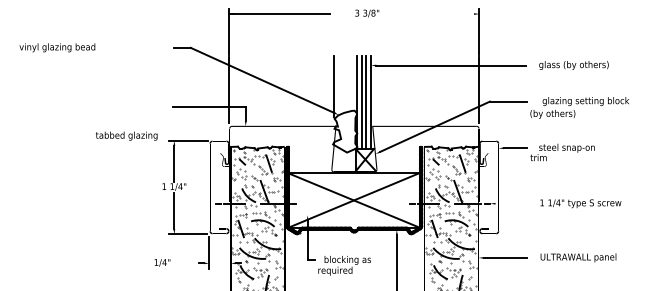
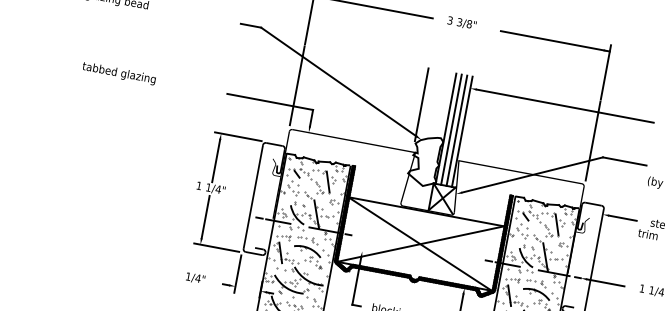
text: (367, 13) -> (462, 23), moved
line: (433, 14) -> (555, 41), added
text: (126, 135) -> (119, 72), moved
line: (511, 203) -> (605, 282), added
text: (162, 262) -> (195, 278), moved

